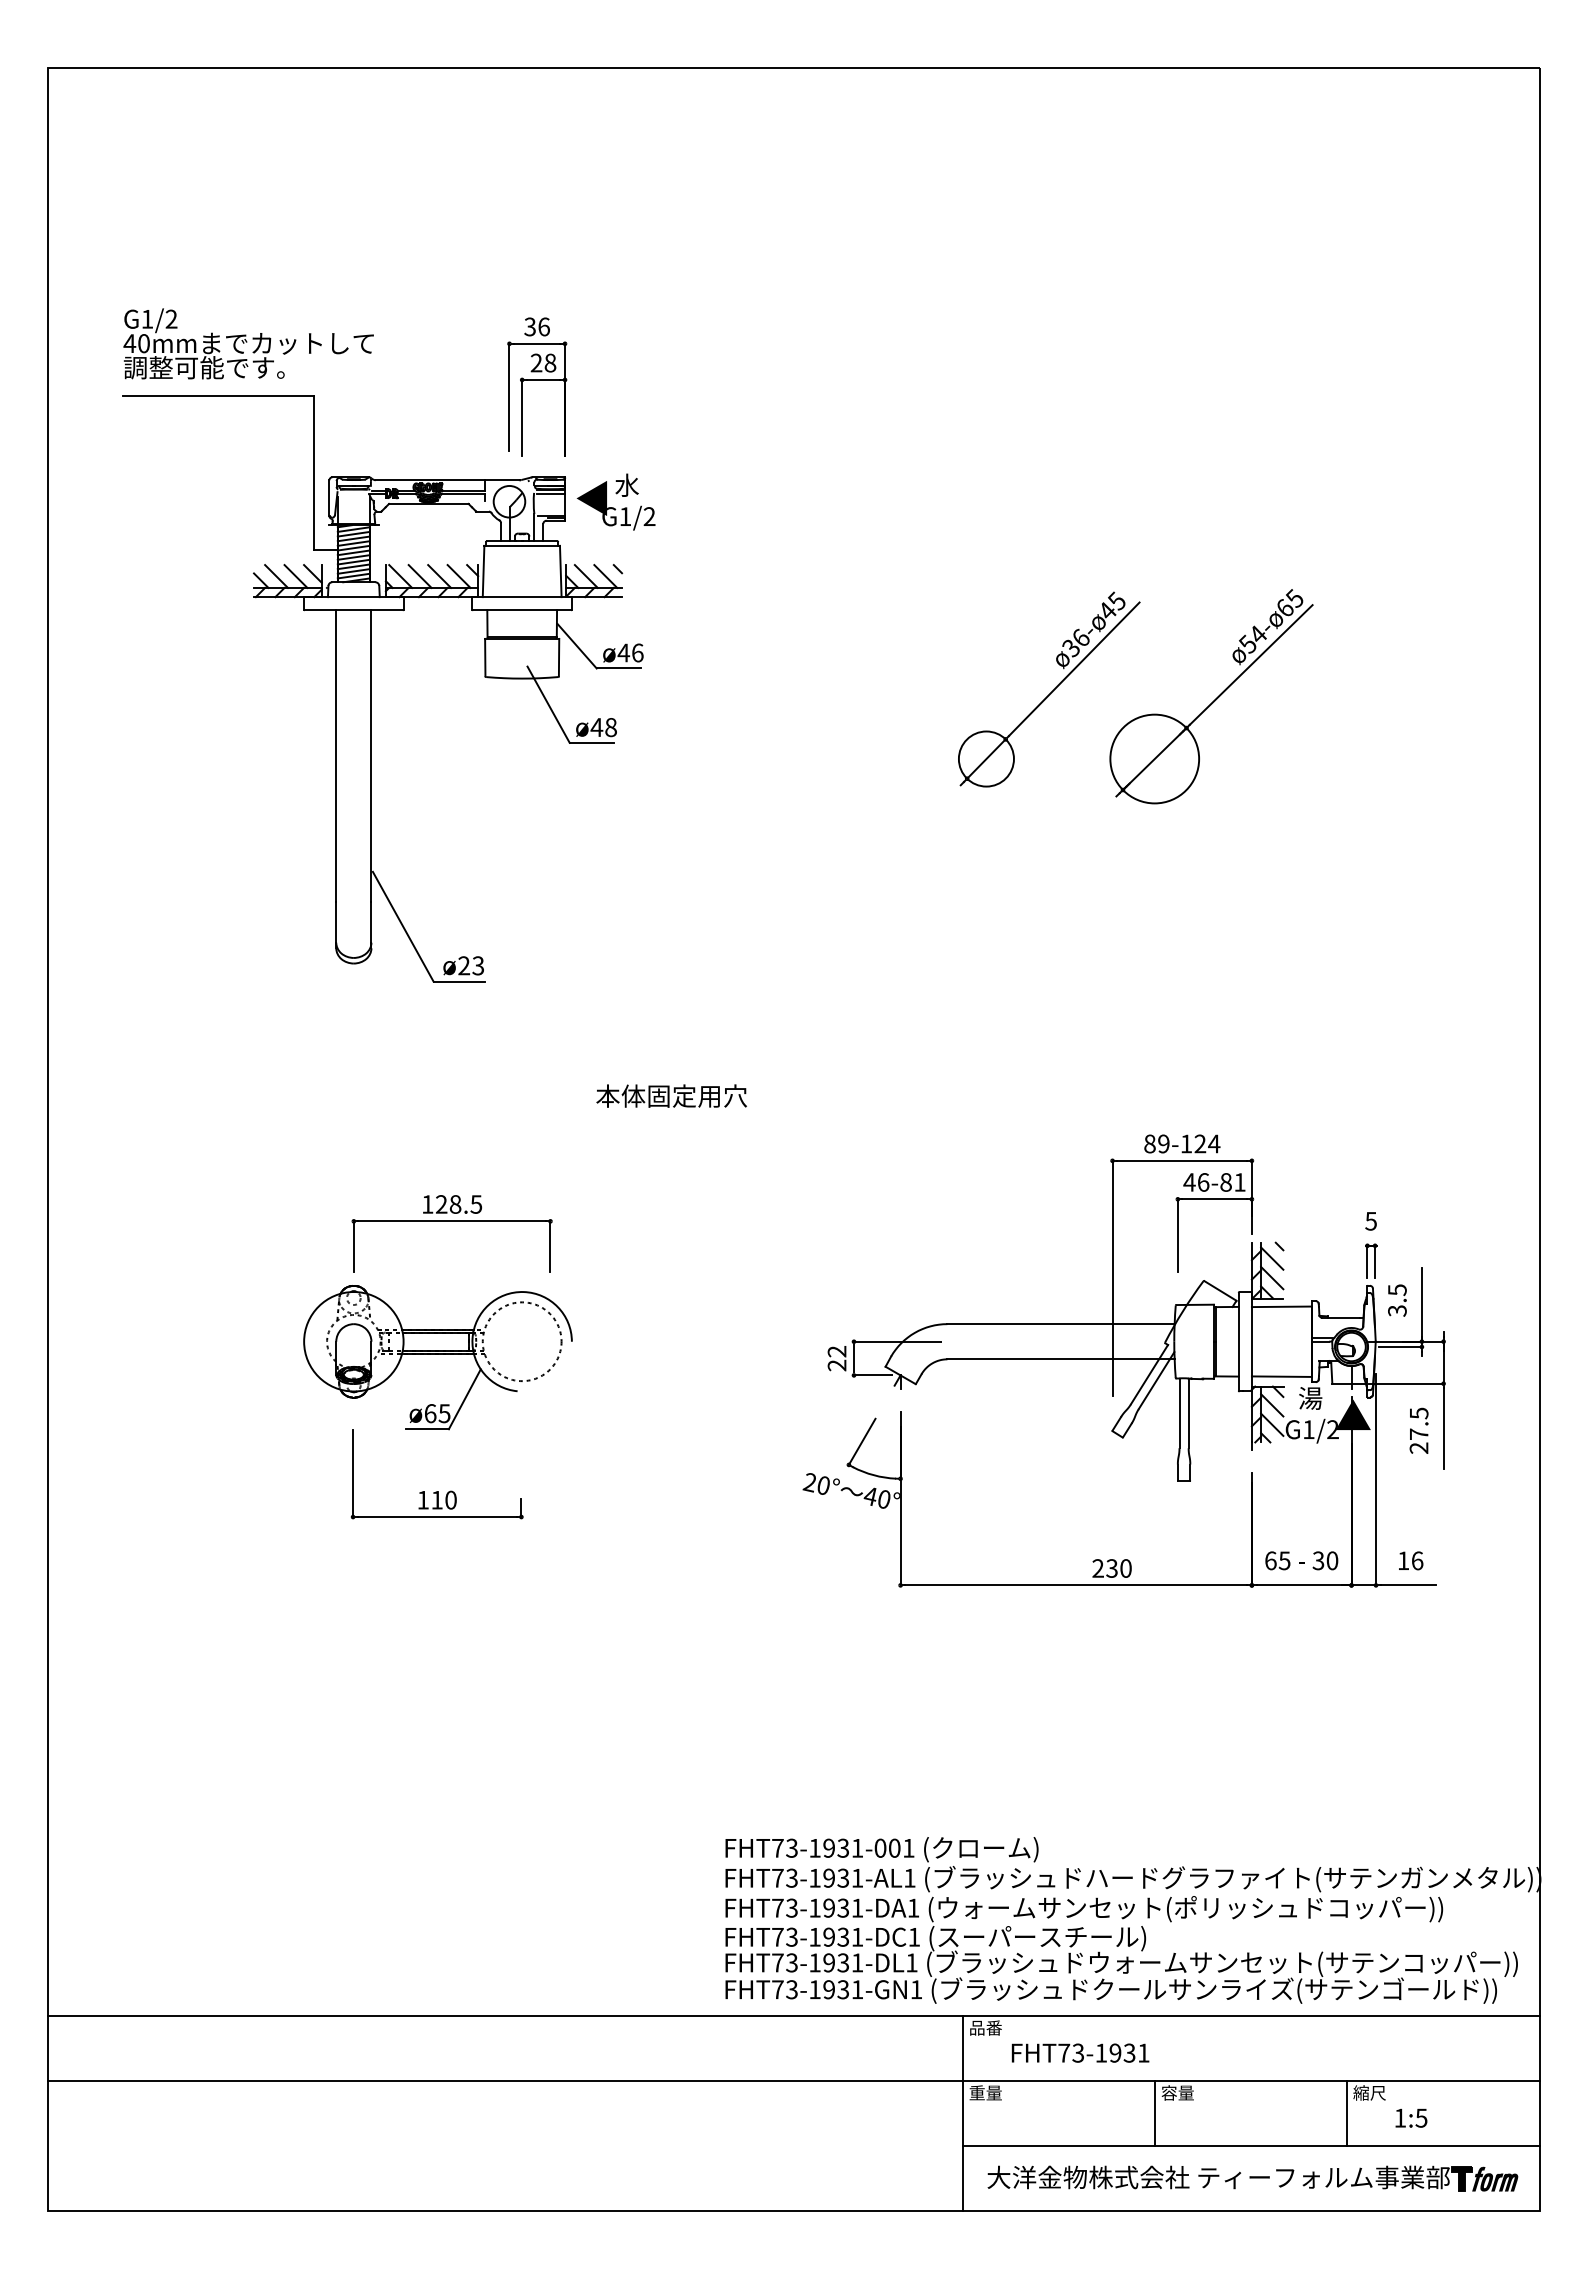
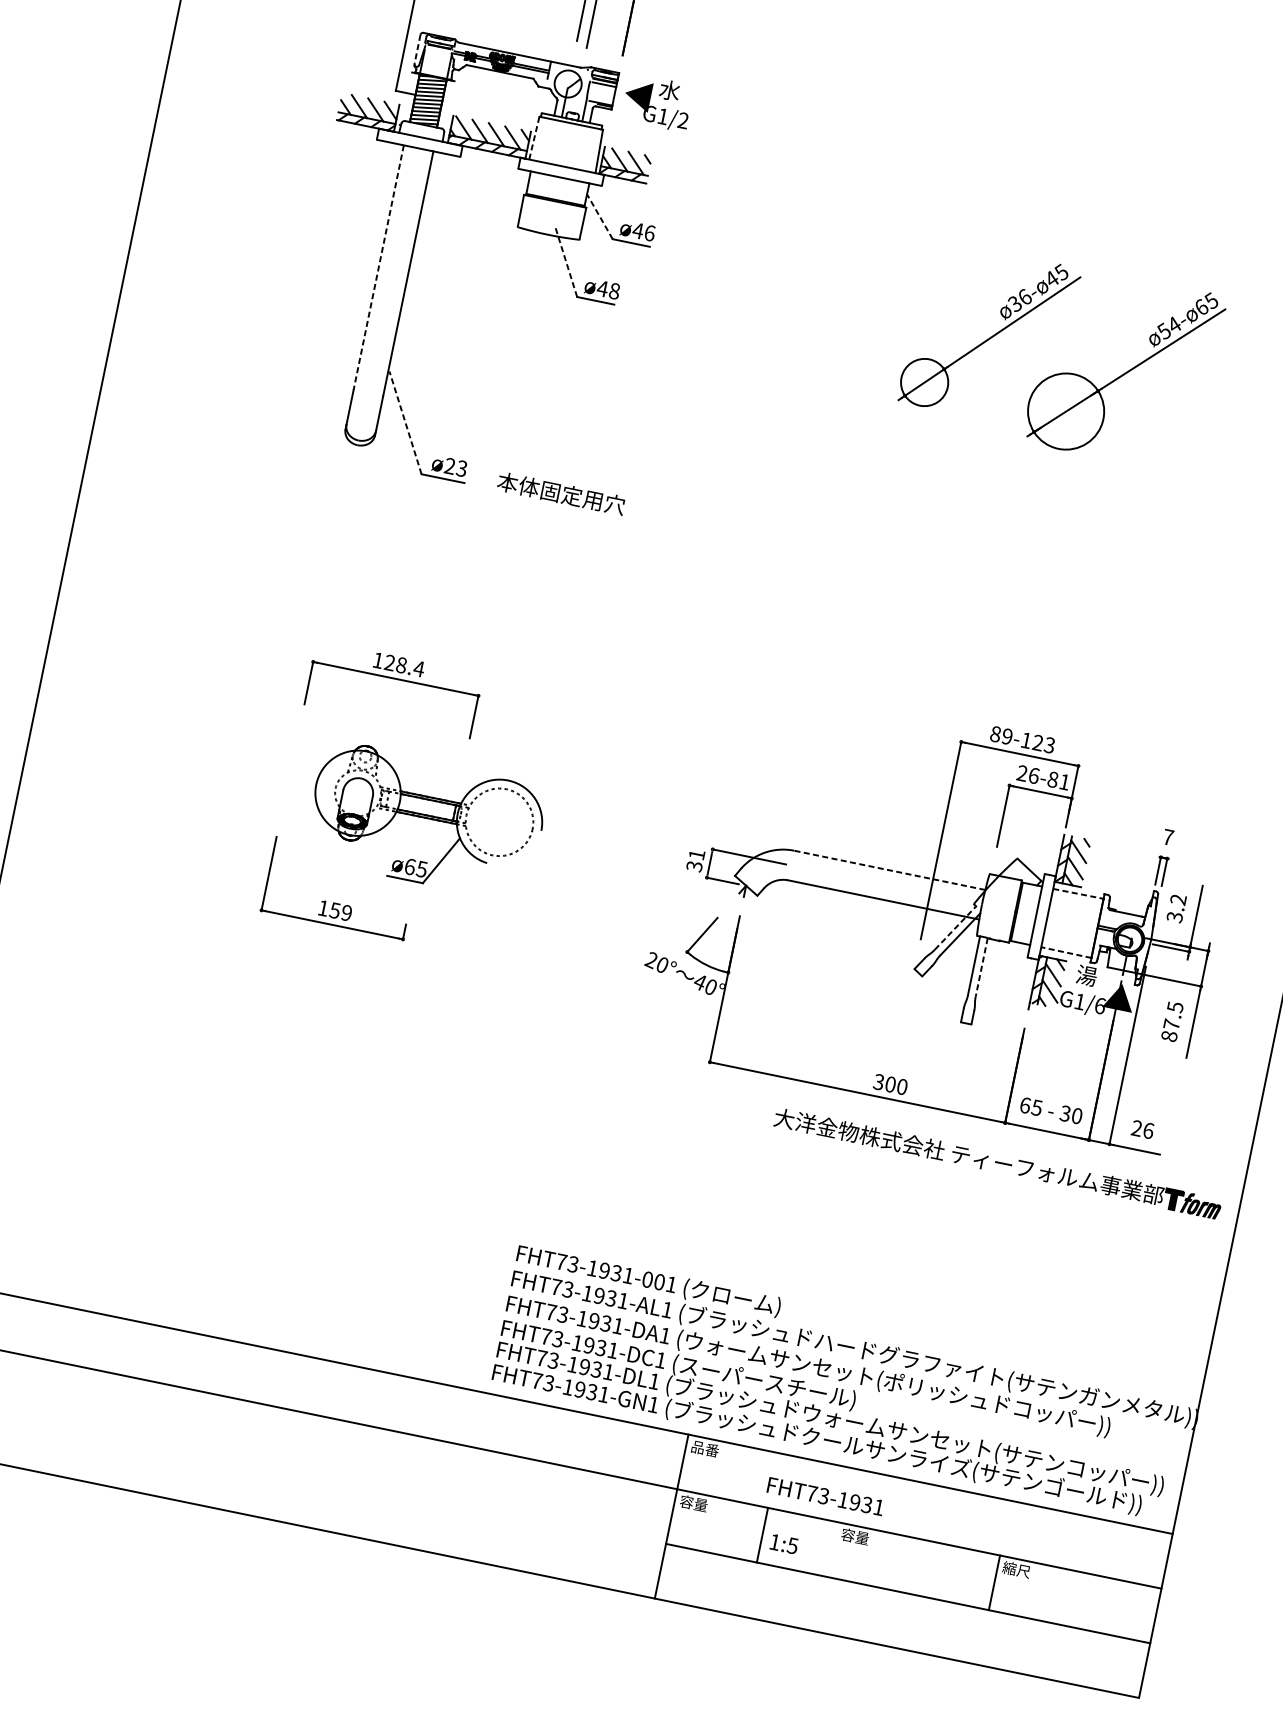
line: (329, 498) -> (417, 50), solid -> dashed
line: (483, 571) -> (534, 138), solid -> dashed
line: (577, 646) -> (600, 217), solid -> dashed
line: (548, 704) -> (565, 261), solid -> dashed
line: (336, 755) -> (379, 267), solid -> dashed
line: (403, 926) -> (405, 422), solid -> dashed
text: (671, 1095) -> (561, 493), moved
text: (1214, 1143) -> (1050, 745), 89-124 -> 89-123
text: (1189, 1182) -> (1022, 773), 46-81 -> 26-81
text: (476, 1204) -> (419, 668), 128.5 -> 128.4
text: (1370, 1221) -> (1167, 837), 5 -> 7
text: (1397, 1290) -> (1178, 900), 3.5 -> 3.2
line: (1281, 1306) -> (1078, 893), solid -> dashed
line: (1061, 1324) -> (890, 870), solid -> dashed
part: (437, 1357) -> (425, 820), moved
text: (836, 1358) -> (695, 860), 22 -> 31
line: (1149, 1374) -> (955, 927), solid -> dashed
line: (1281, 1376) -> (1066, 952), solid -> dashed
line: (1188, 1413) -> (981, 967), solid -> dashed
text: (1333, 1429) -> (1100, 1005), G1/2 -> G1/6
text: (1418, 1447) -> (1169, 1035), 27.5 -> 87.5
text: (443, 1499) -> (340, 911), 110 -> 159
text: (1403, 1560) -> (1136, 1128), 16 -> 26
text: (1104, 1568) -> (884, 1083), 230 -> 300
text: (1080, 2052) -> (825, 1496), moved
text: (976, 2092) -> (686, 1501), 重量 -> 容量
line: (1155, 2112) -> (762, 1534), moved
text: (1411, 2117) -> (784, 1543), moved
part: (1252, 2178) -> (997, 1163), moved

